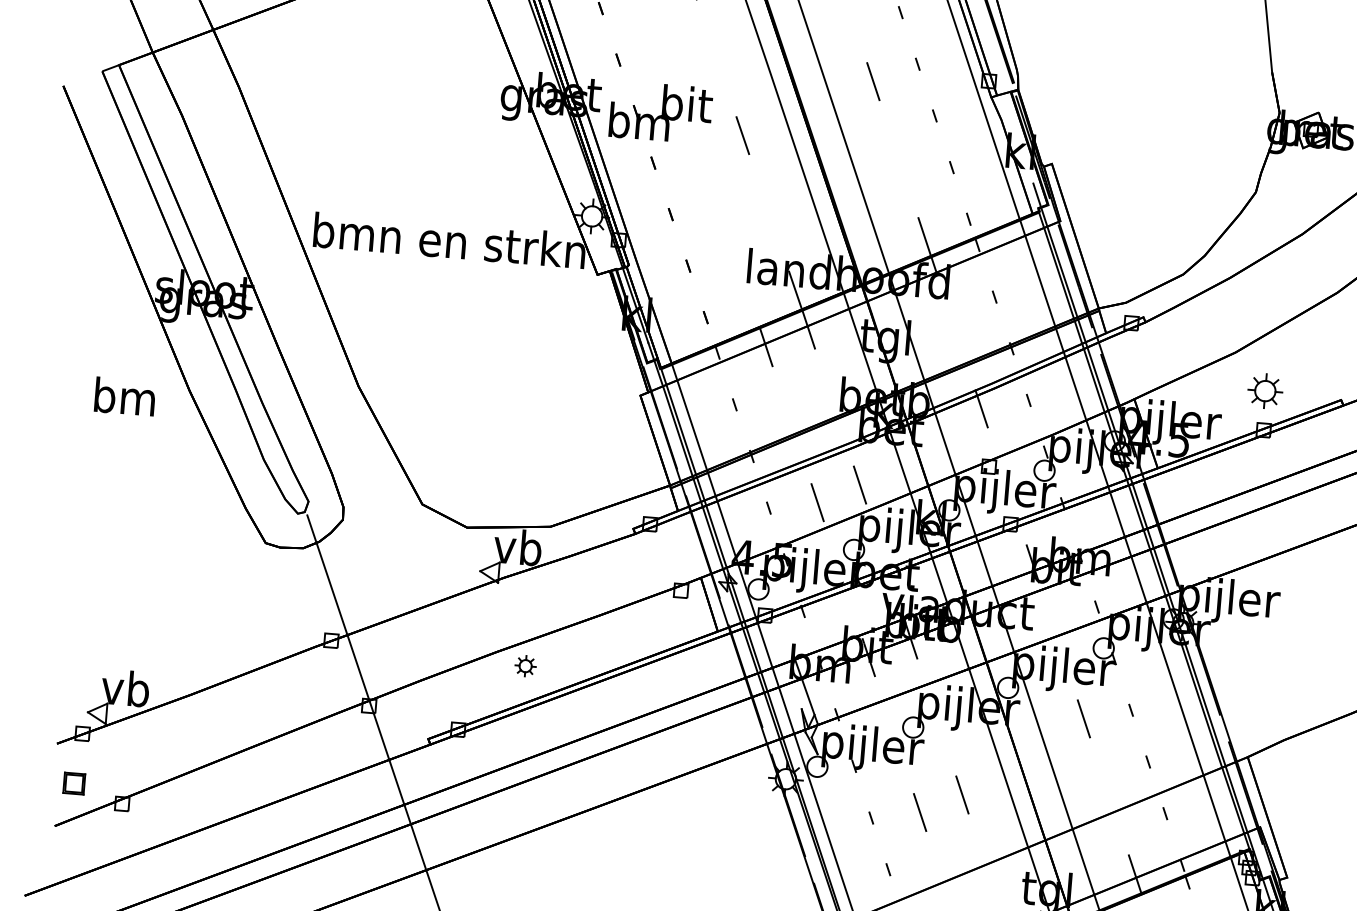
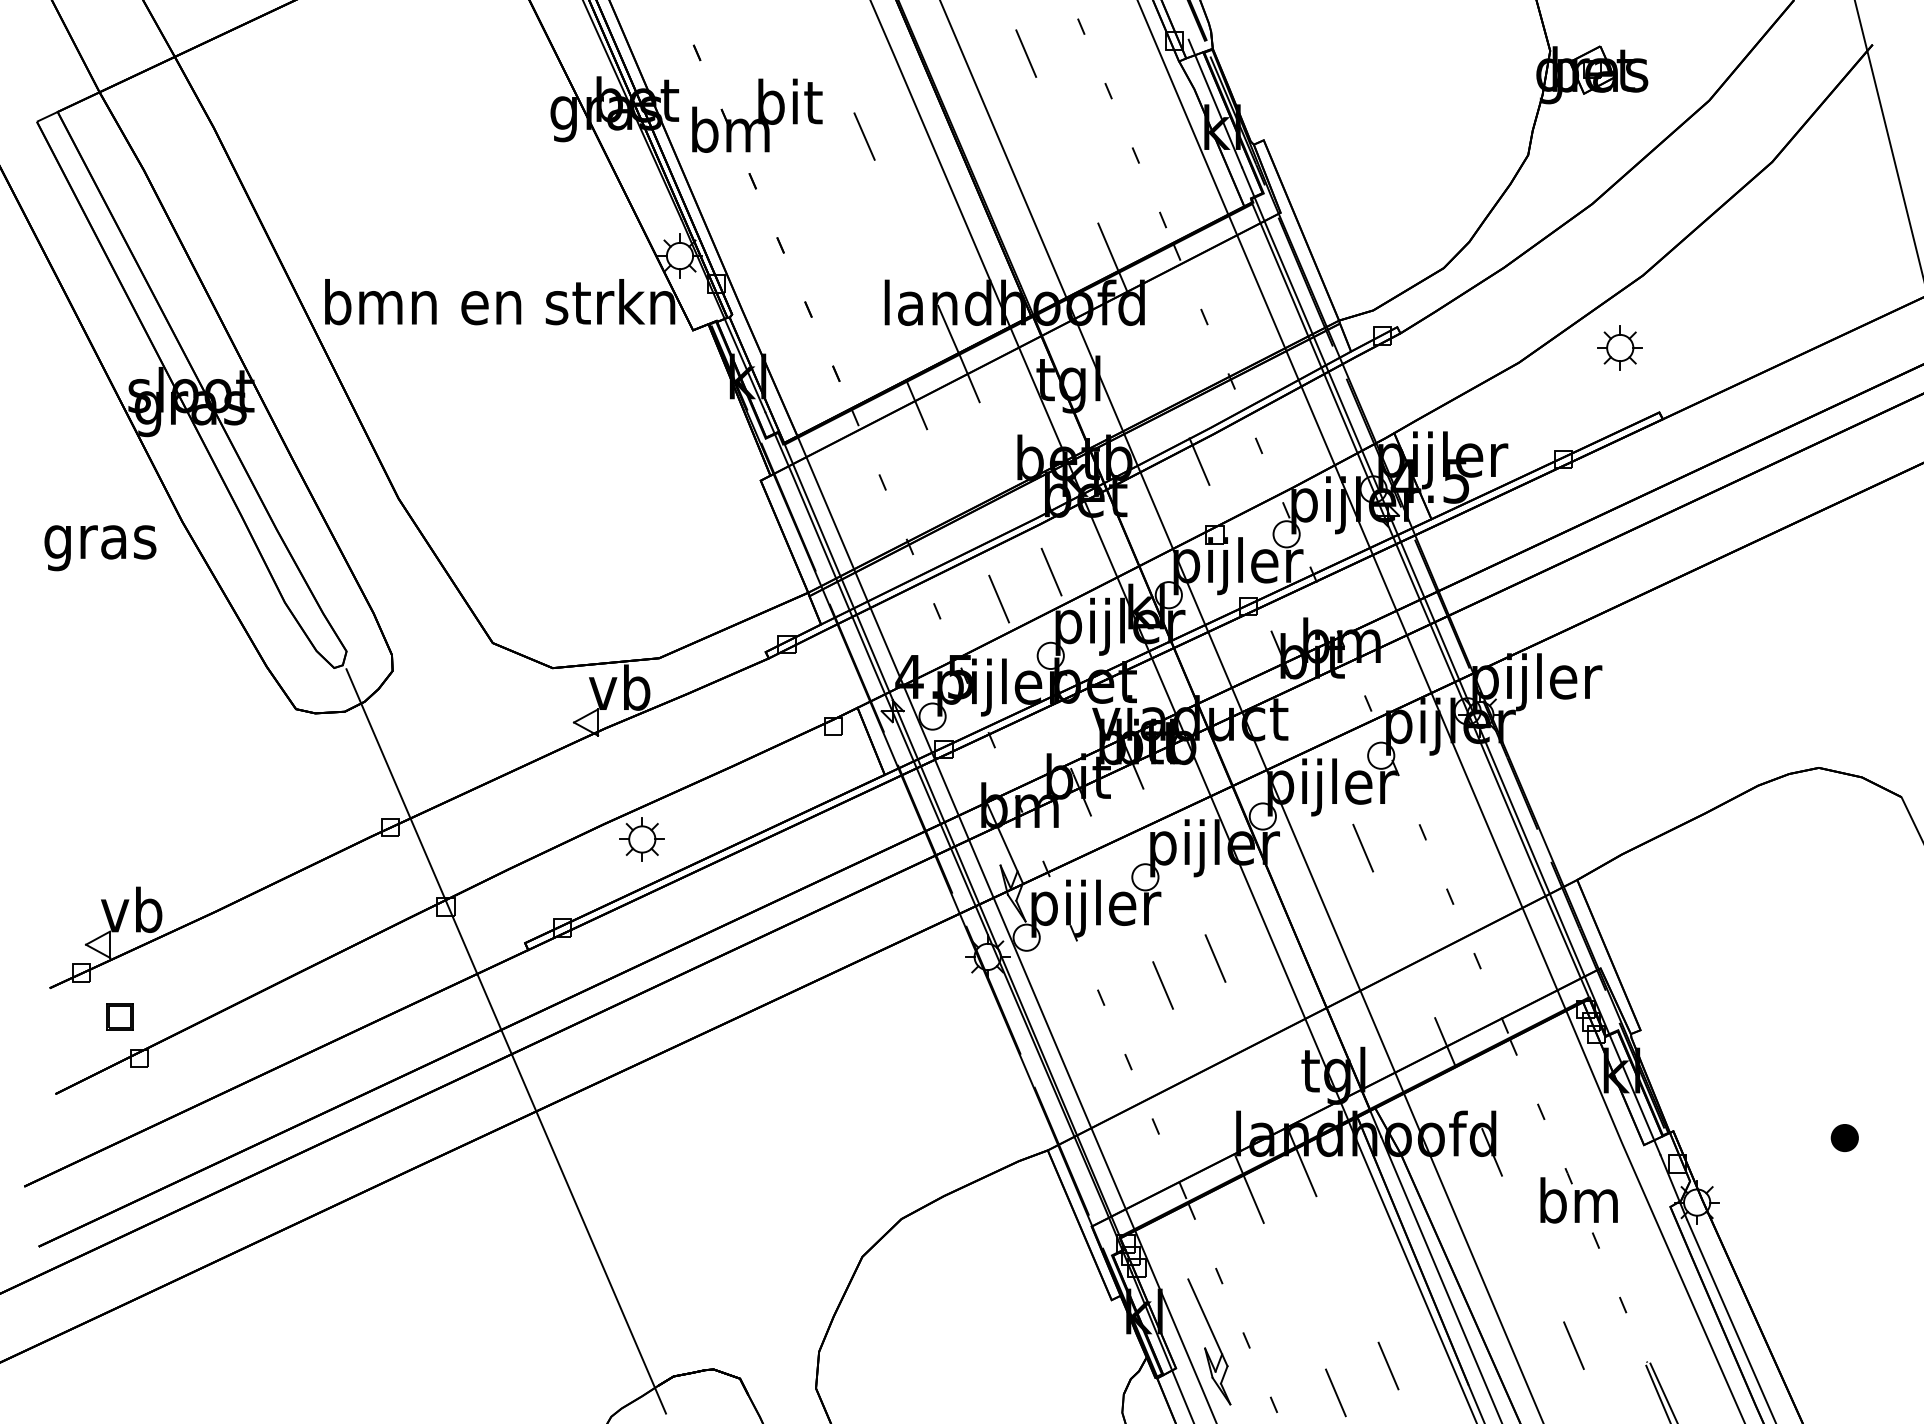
line: (1016, 132) -> (1215, 103), added
part: (1264, 390) -> (1619, 347), moved
text: (124, 401) -> (100, 542), bm -> gras
part: (525, 666) -> (641, 839), size x1.67
part: (73, 783) -> (119, 1016), moved

